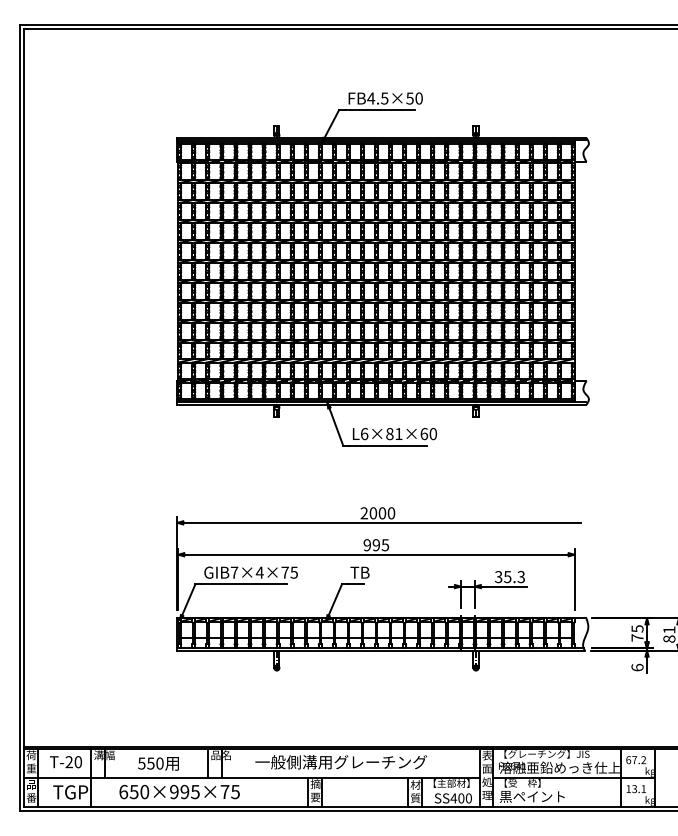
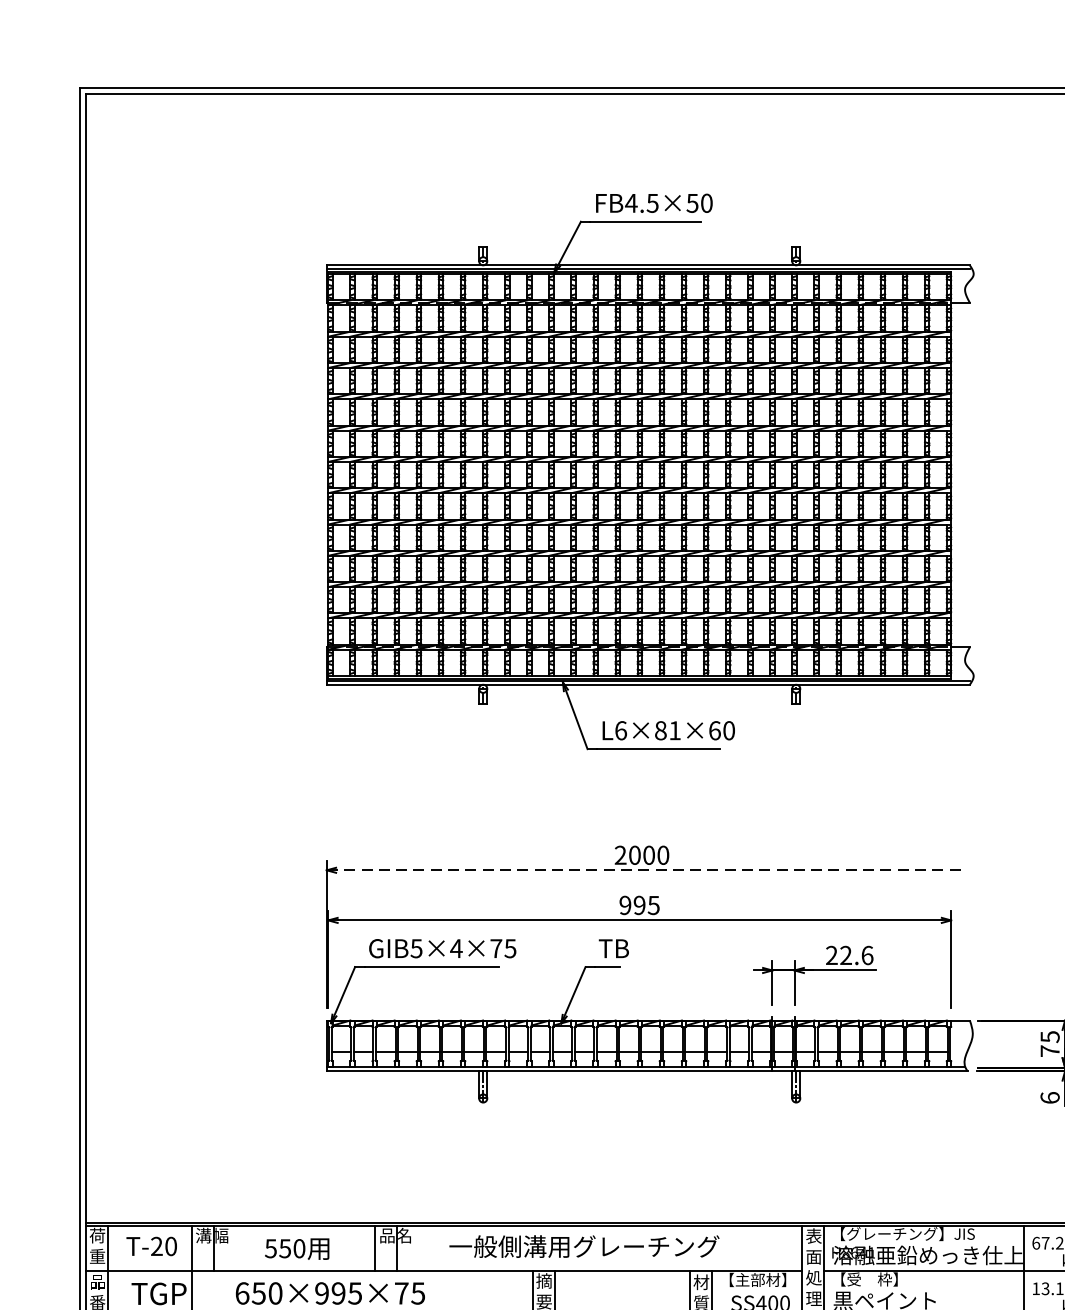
line: (381, 522) -> (647, 869), solid -> dashed
text: (234, 572) -> (416, 948), GIB7×4×75 -> GIB5×4×75
text: (510, 576) -> (850, 954), 35.3 -> 22.6

